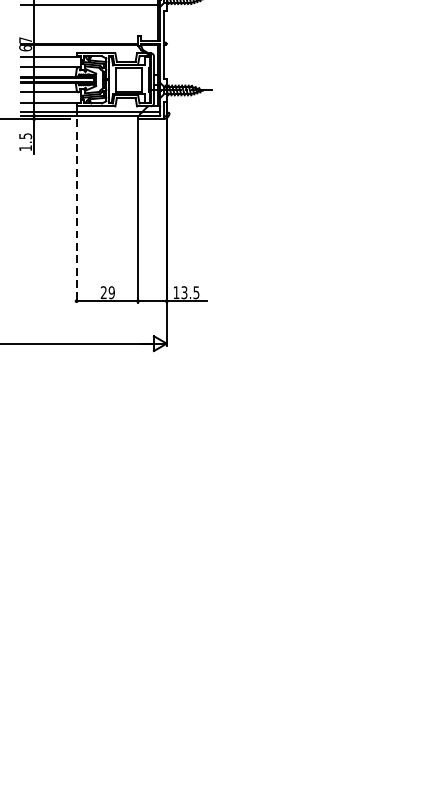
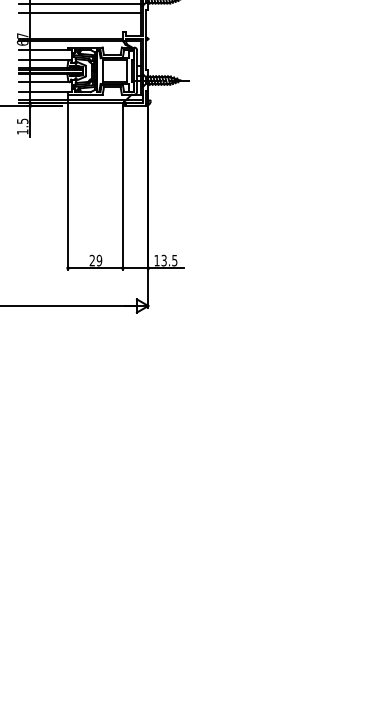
line: (89, 15) -> (79, 13), added
line: (77, 206) -> (68, 183), dashed -> solid

